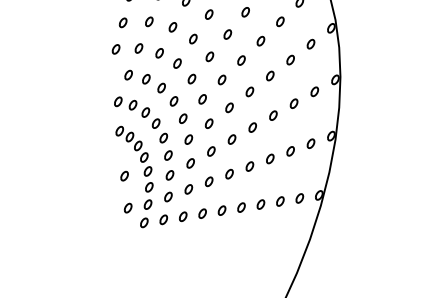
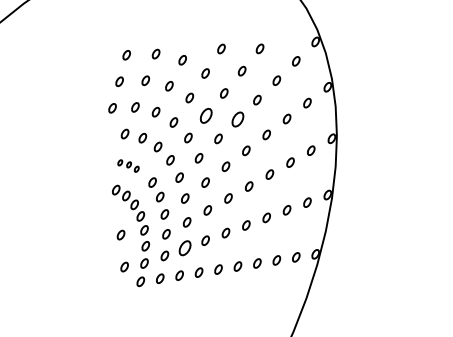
part: (210, 56) -> (206, 115), size x1.6
part: (241, 60) -> (237, 119), size x1.6
part: (132, 106) -> (128, 165), size x0.6
part: (189, 189) -> (185, 248), size x1.6

